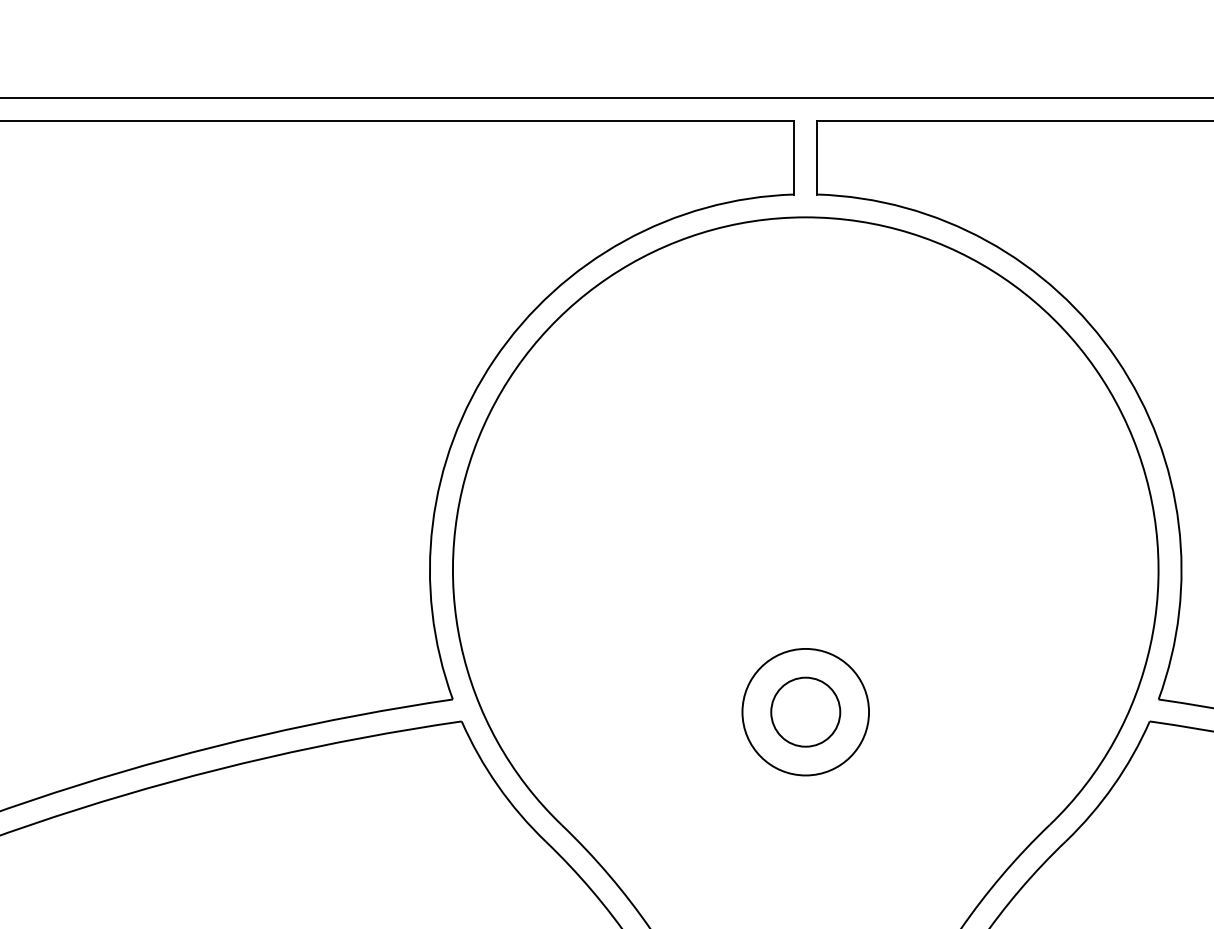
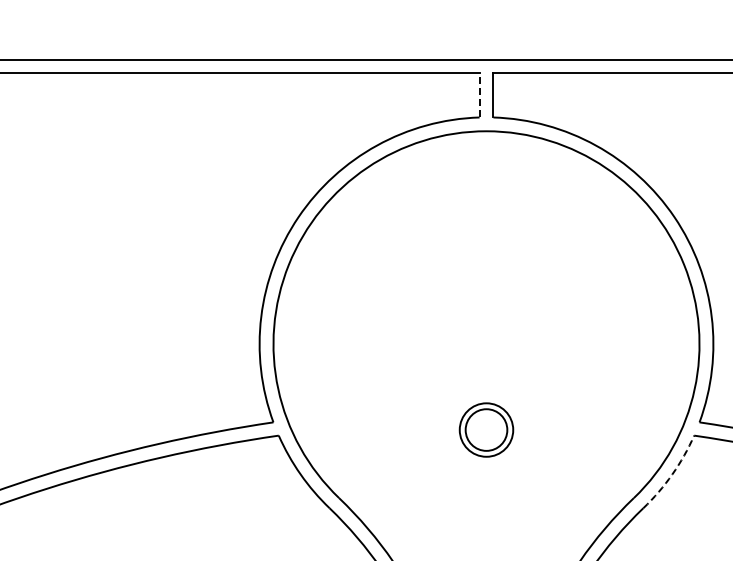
line: (794, 156) -> (479, 94), solid -> dashed
circle: (805, 711) -> (486, 429), size x0.7
arc: (1113, 785) -> (672, 474), solid -> dashed

